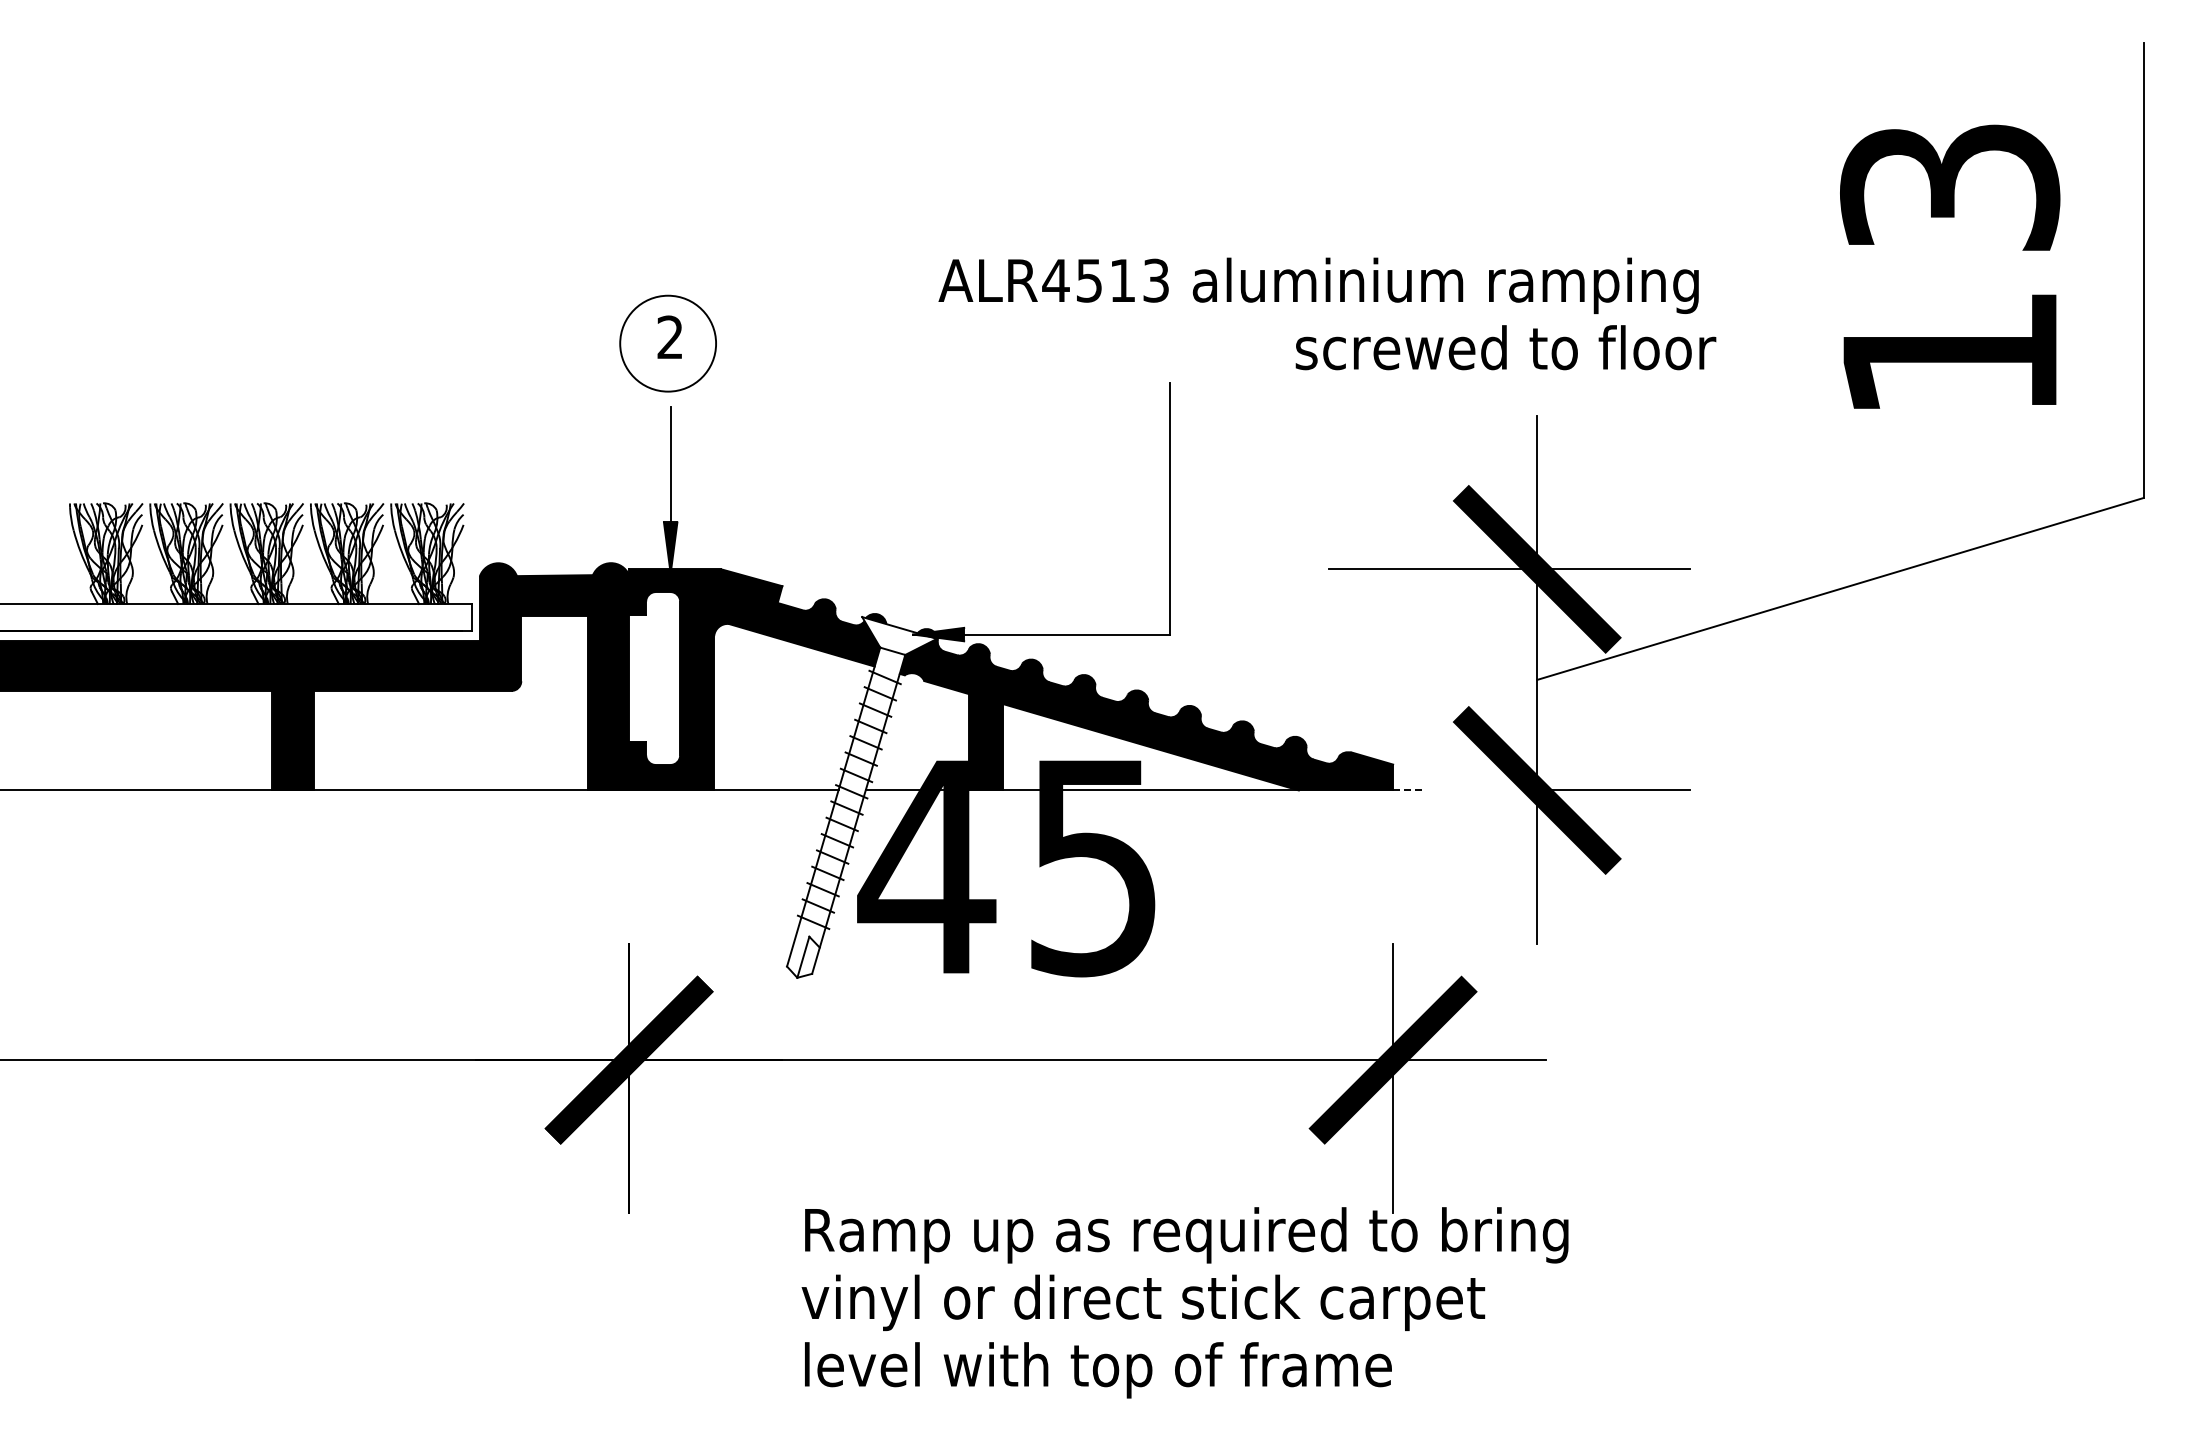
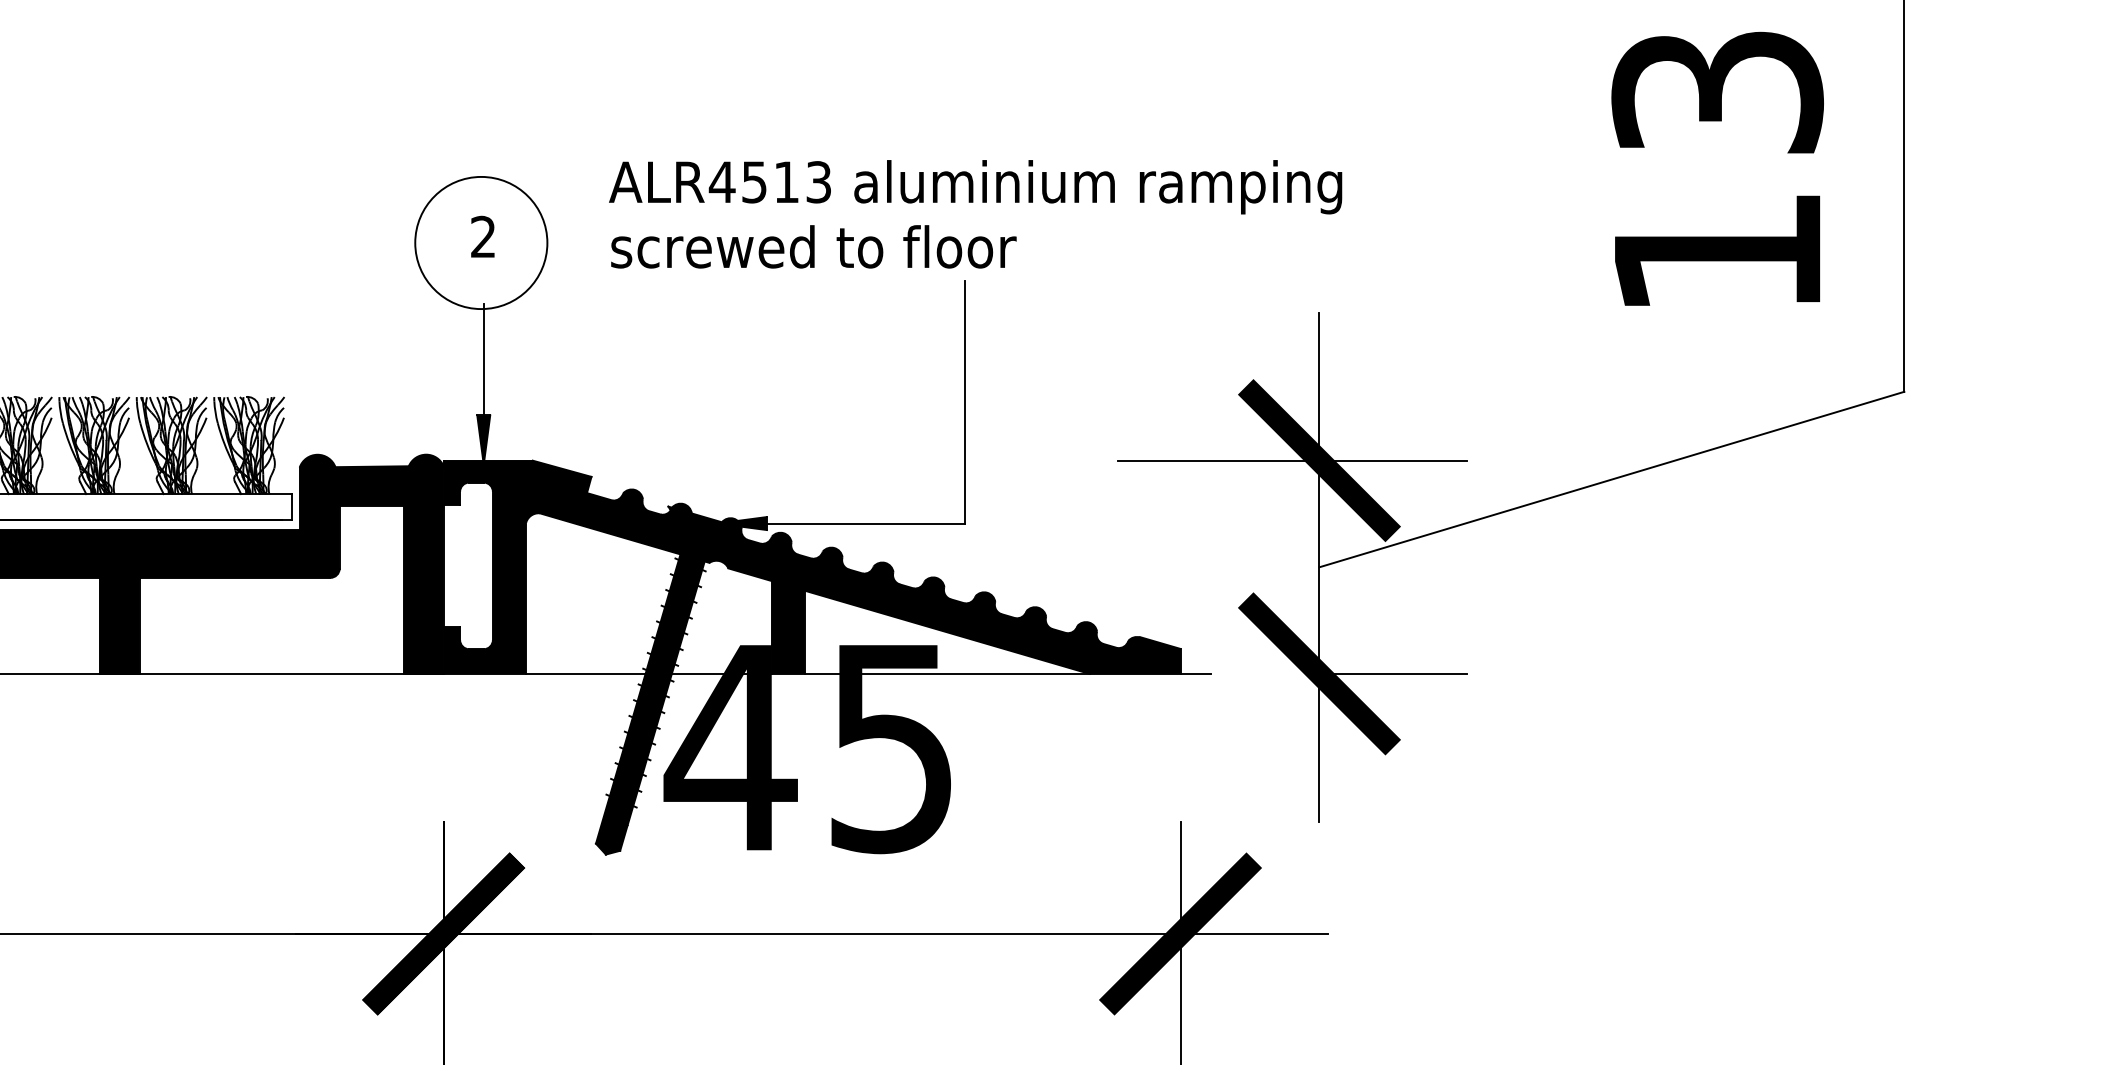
text: (1318, 285) -> (975, 186), moved
circle: (667, 343) -> (480, 242), size x1.43
text: (1505, 347) -> (813, 246), moved
line: (1408, 790) -> (1195, 673), dashed -> solid
fill: (861, 797) -> (667, 680), added

